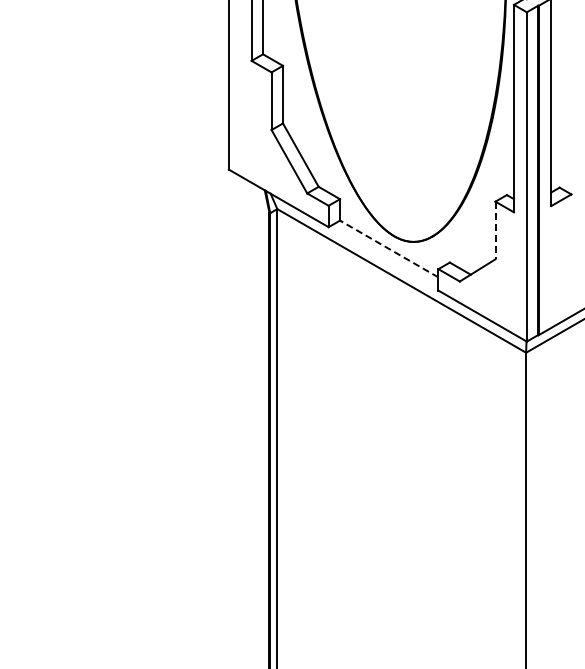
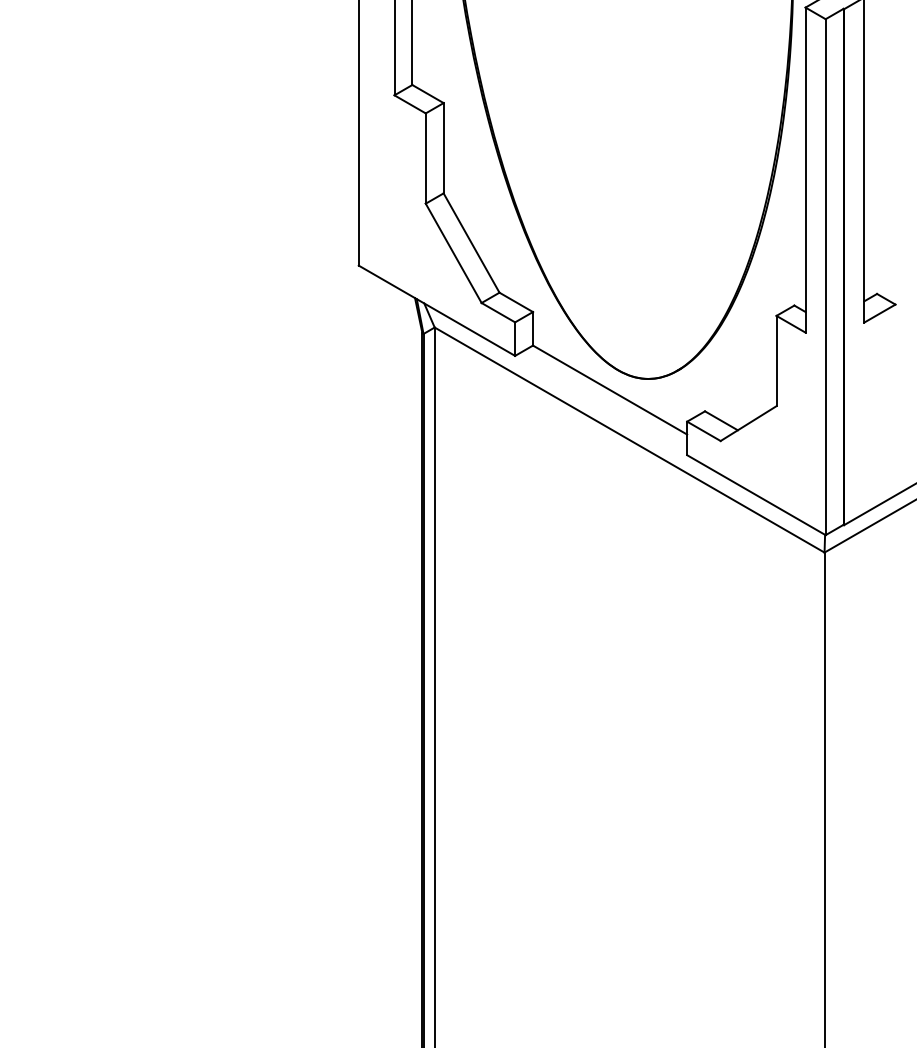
line: (495, 230) -> (776, 361), dashed -> solid
line: (389, 249) -> (610, 390), dashed -> solid

